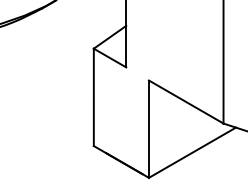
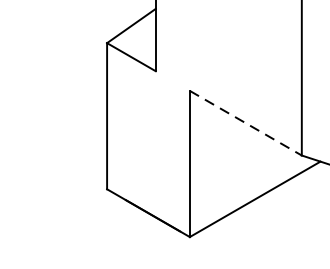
line: (186, 102) -> (246, 123), solid -> dashed

